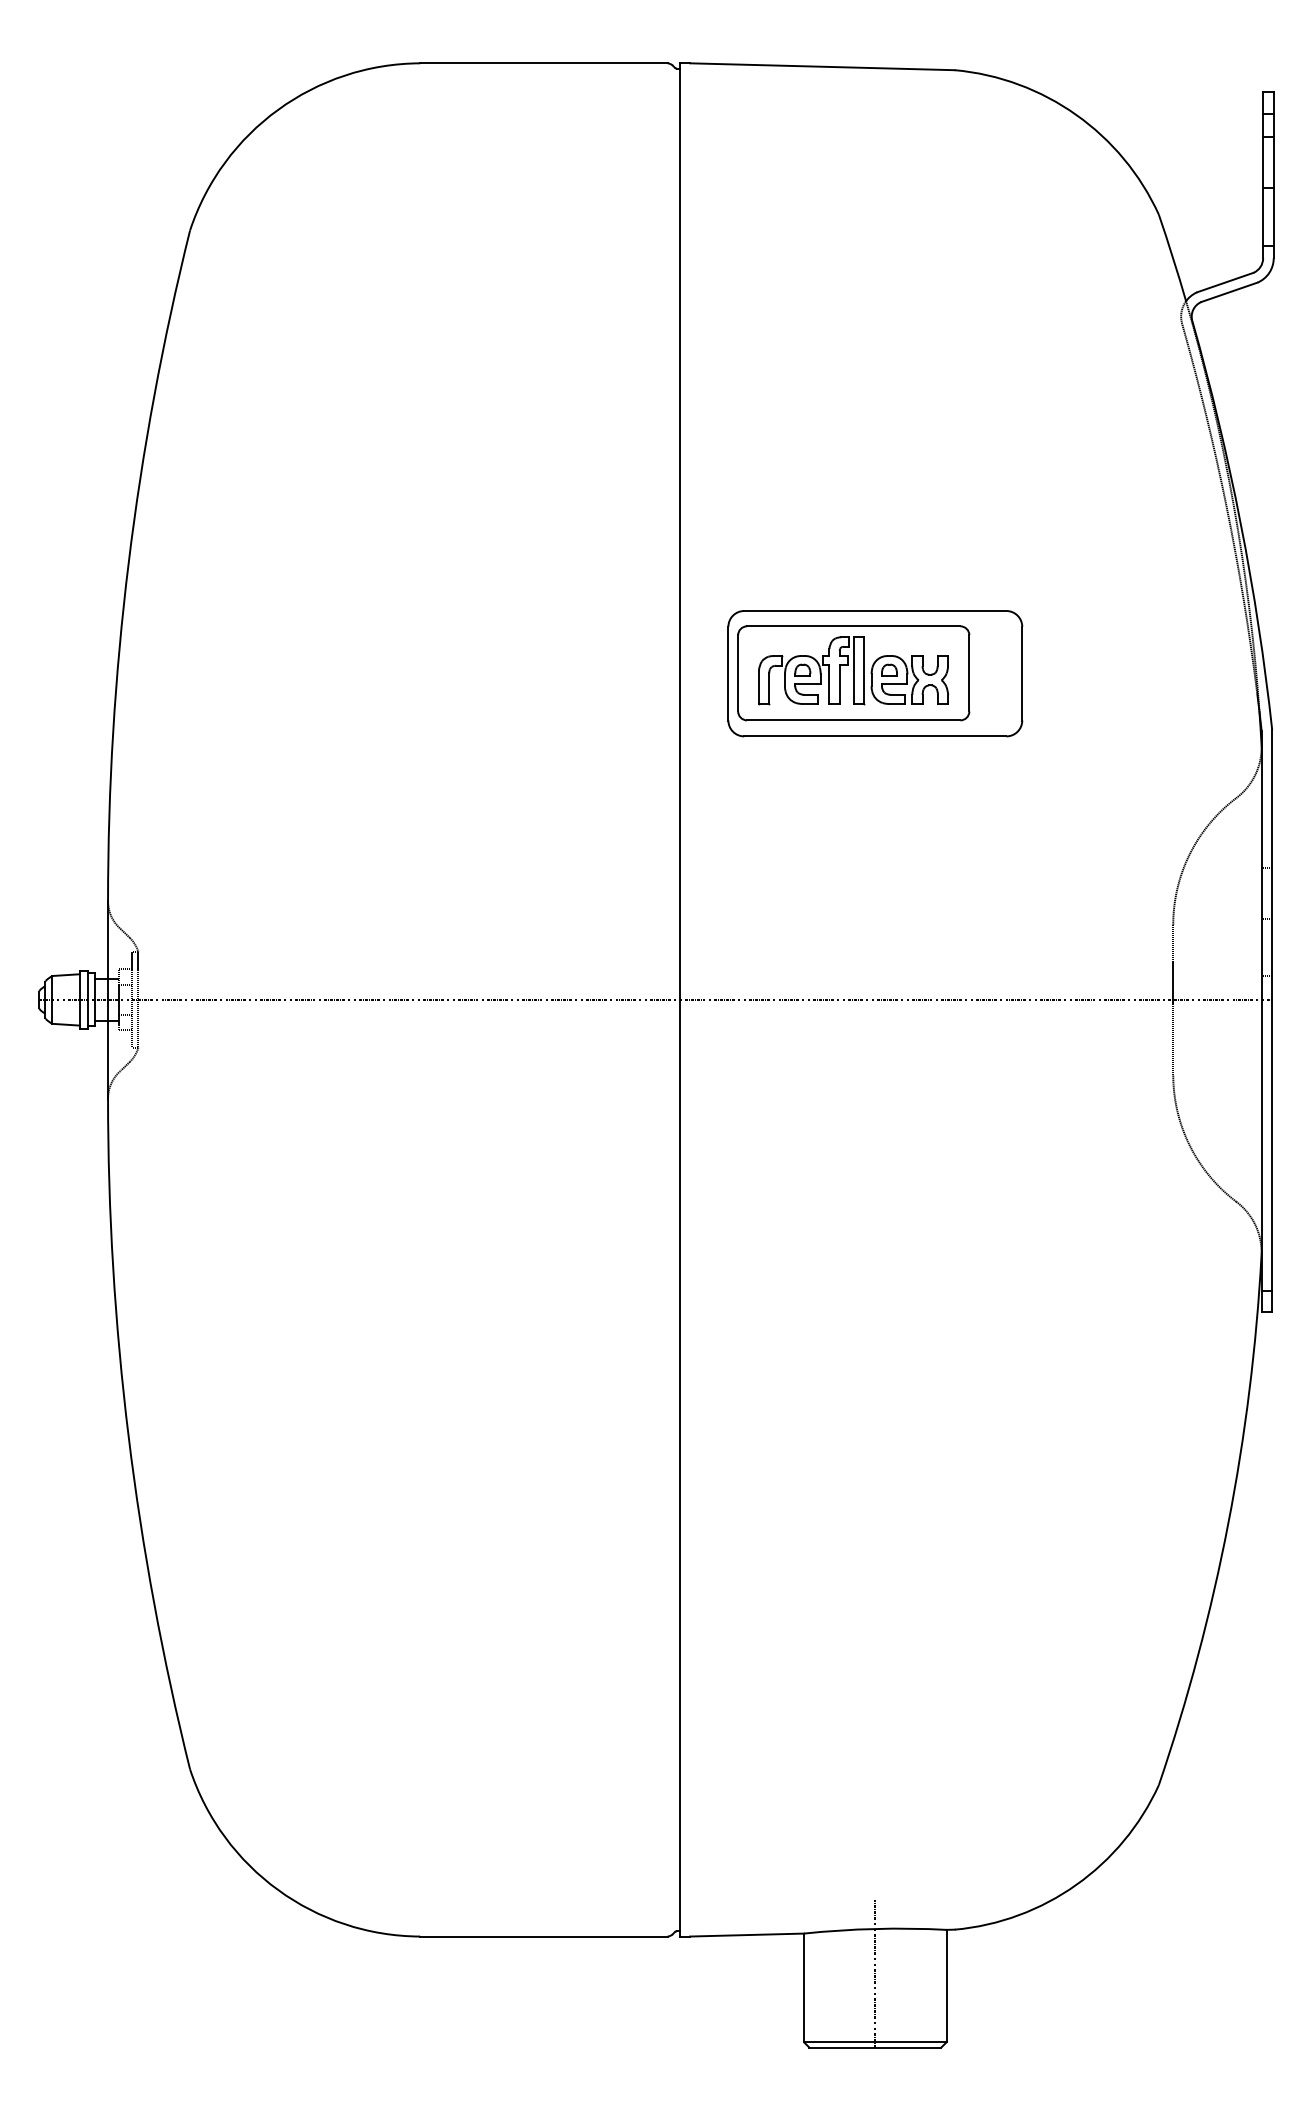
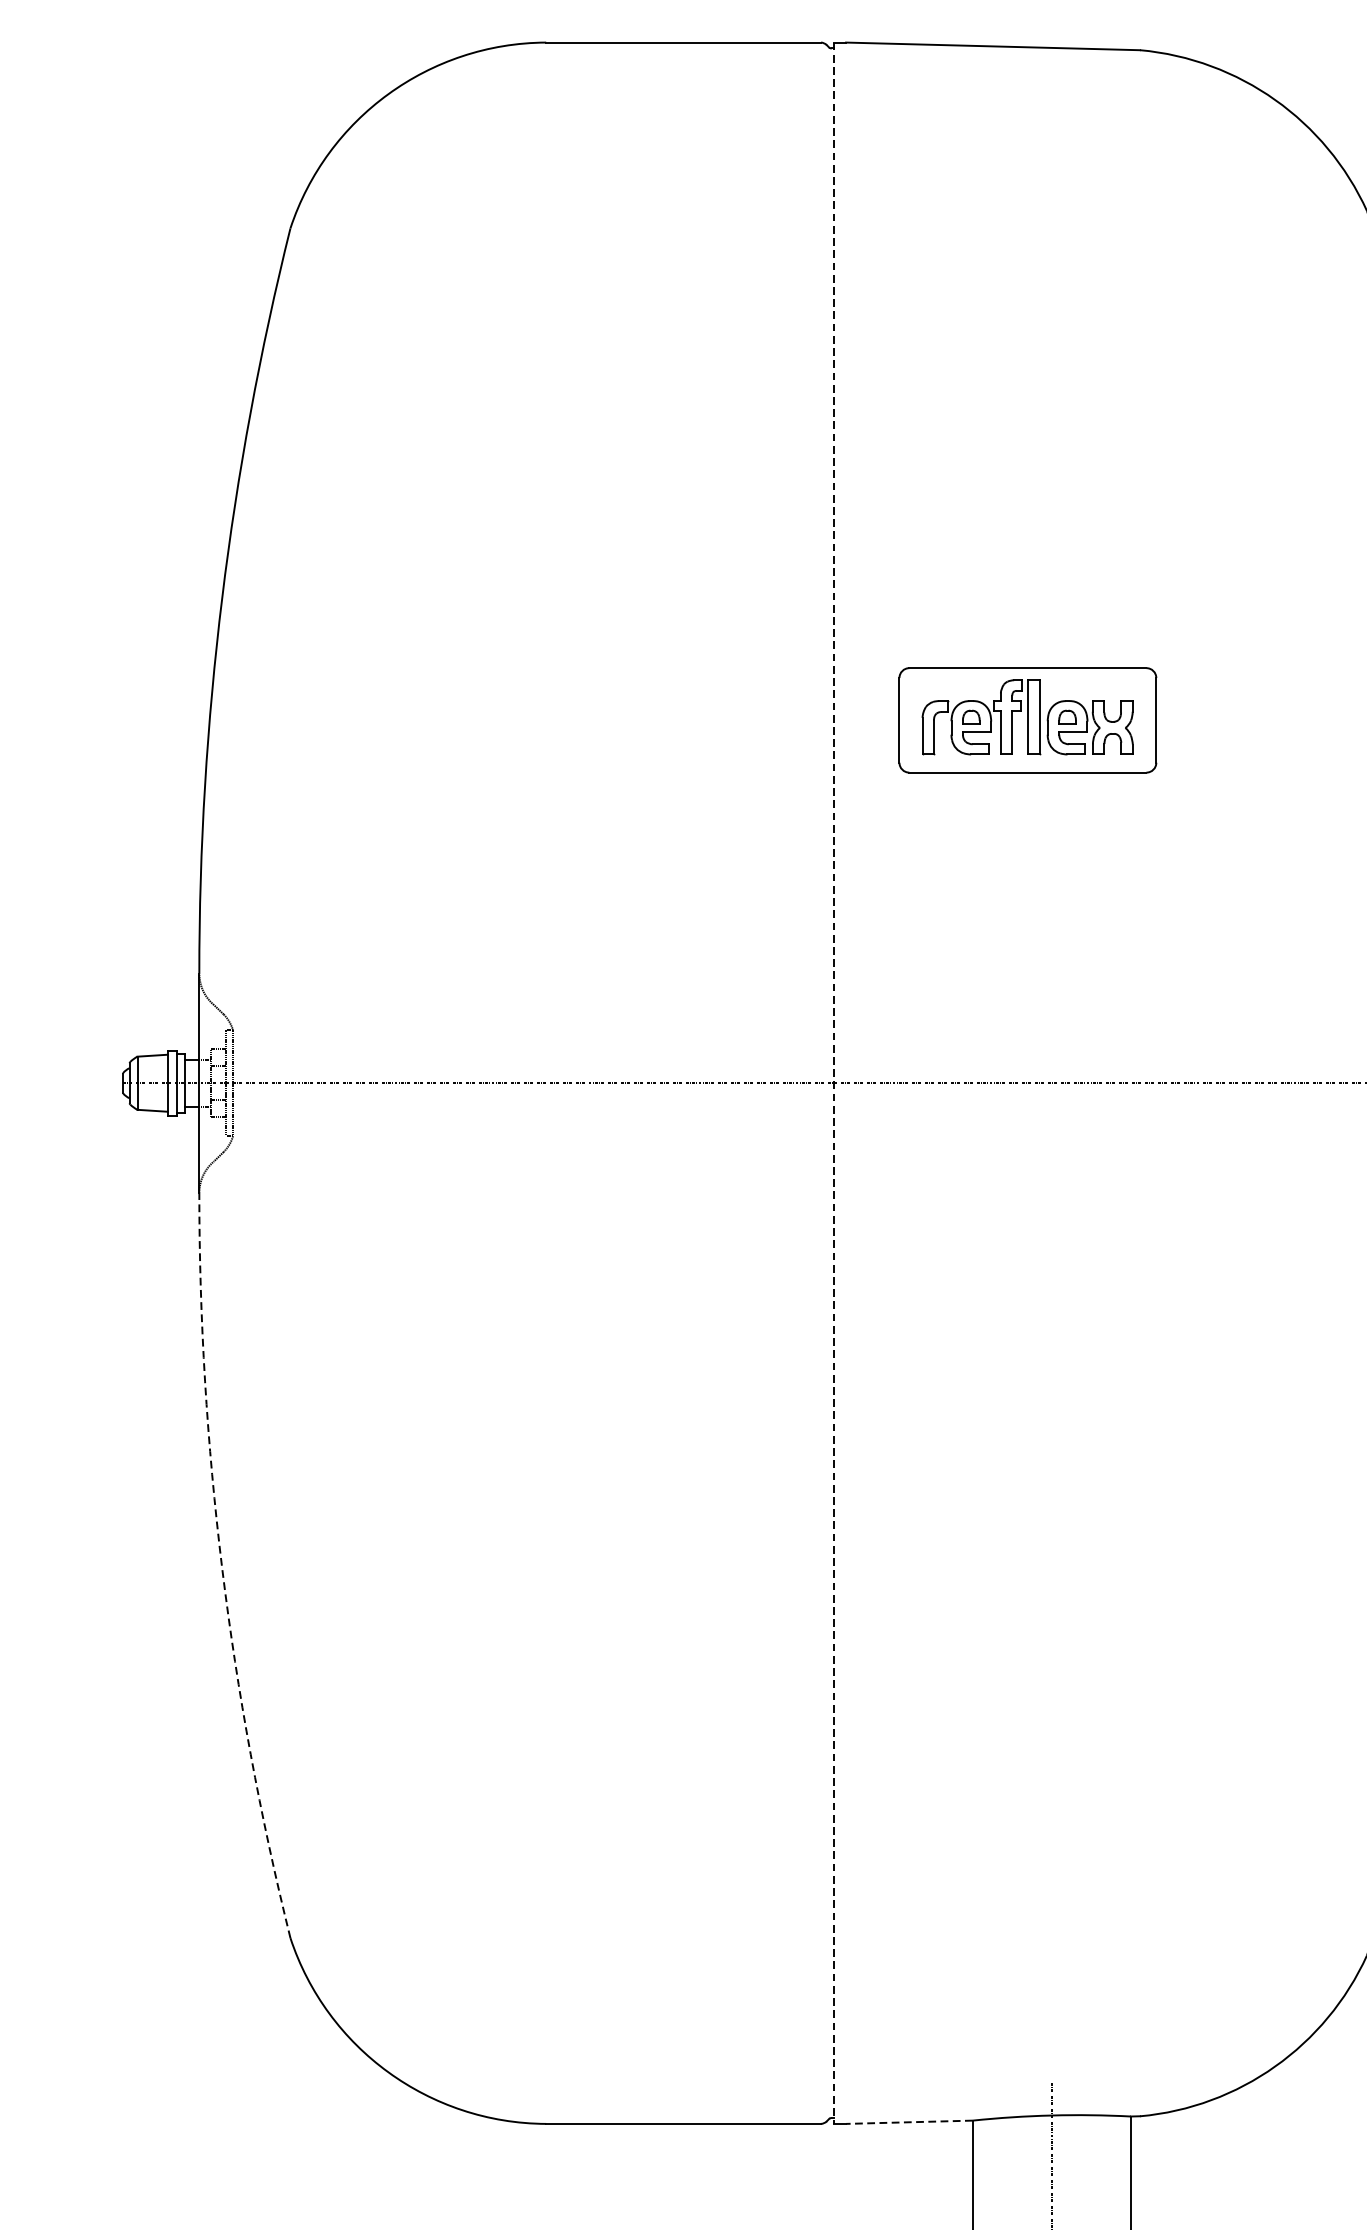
part: (875, 673) -> (1052, 720), removed
line: (679, 999) -> (834, 1082), solid -> dashed
arc: (128, 1436) -> (222, 1568), solid -> dashed
line: (746, 1935) -> (908, 2122), solid -> dashed

